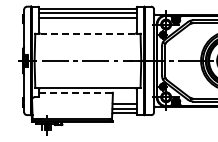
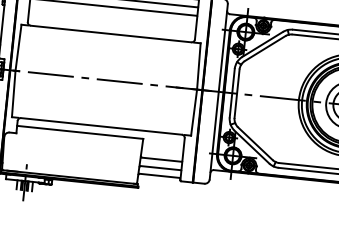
line: (87, 33) -> (110, 33), dashed -> solid
line: (76, 92) -> (81, 131), dashed -> solid

